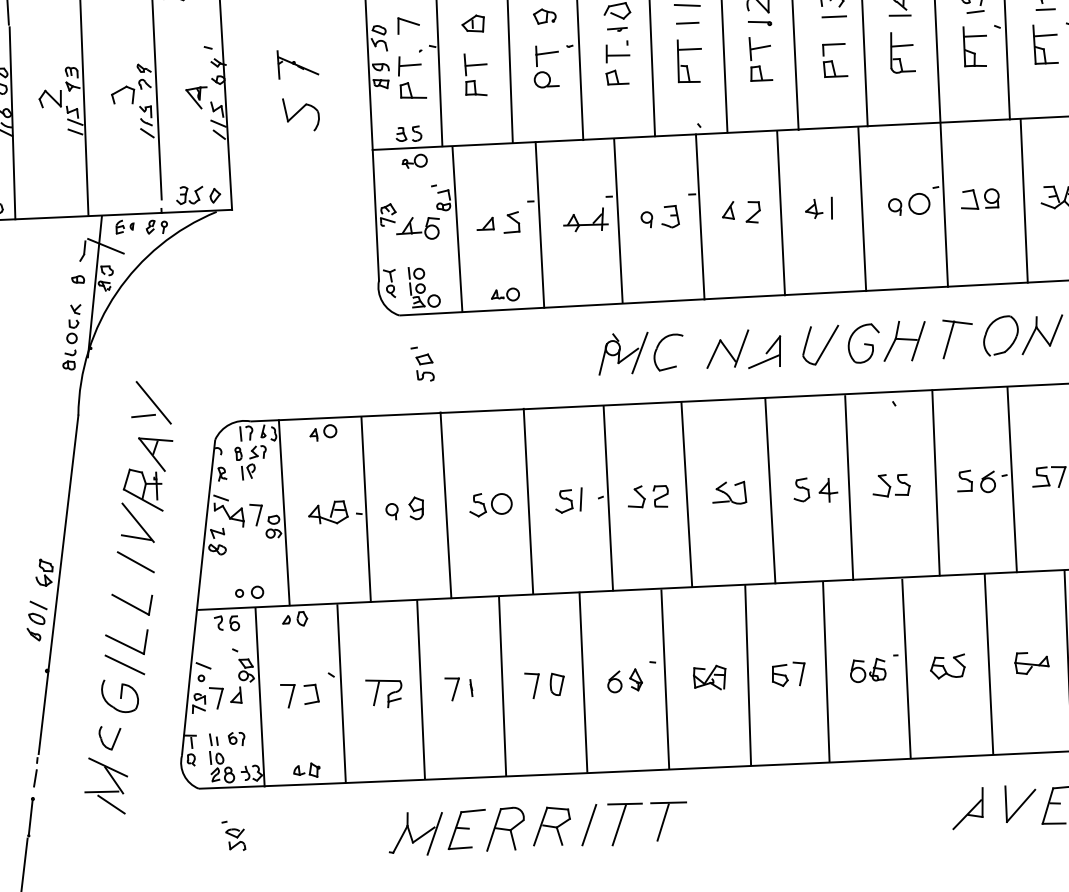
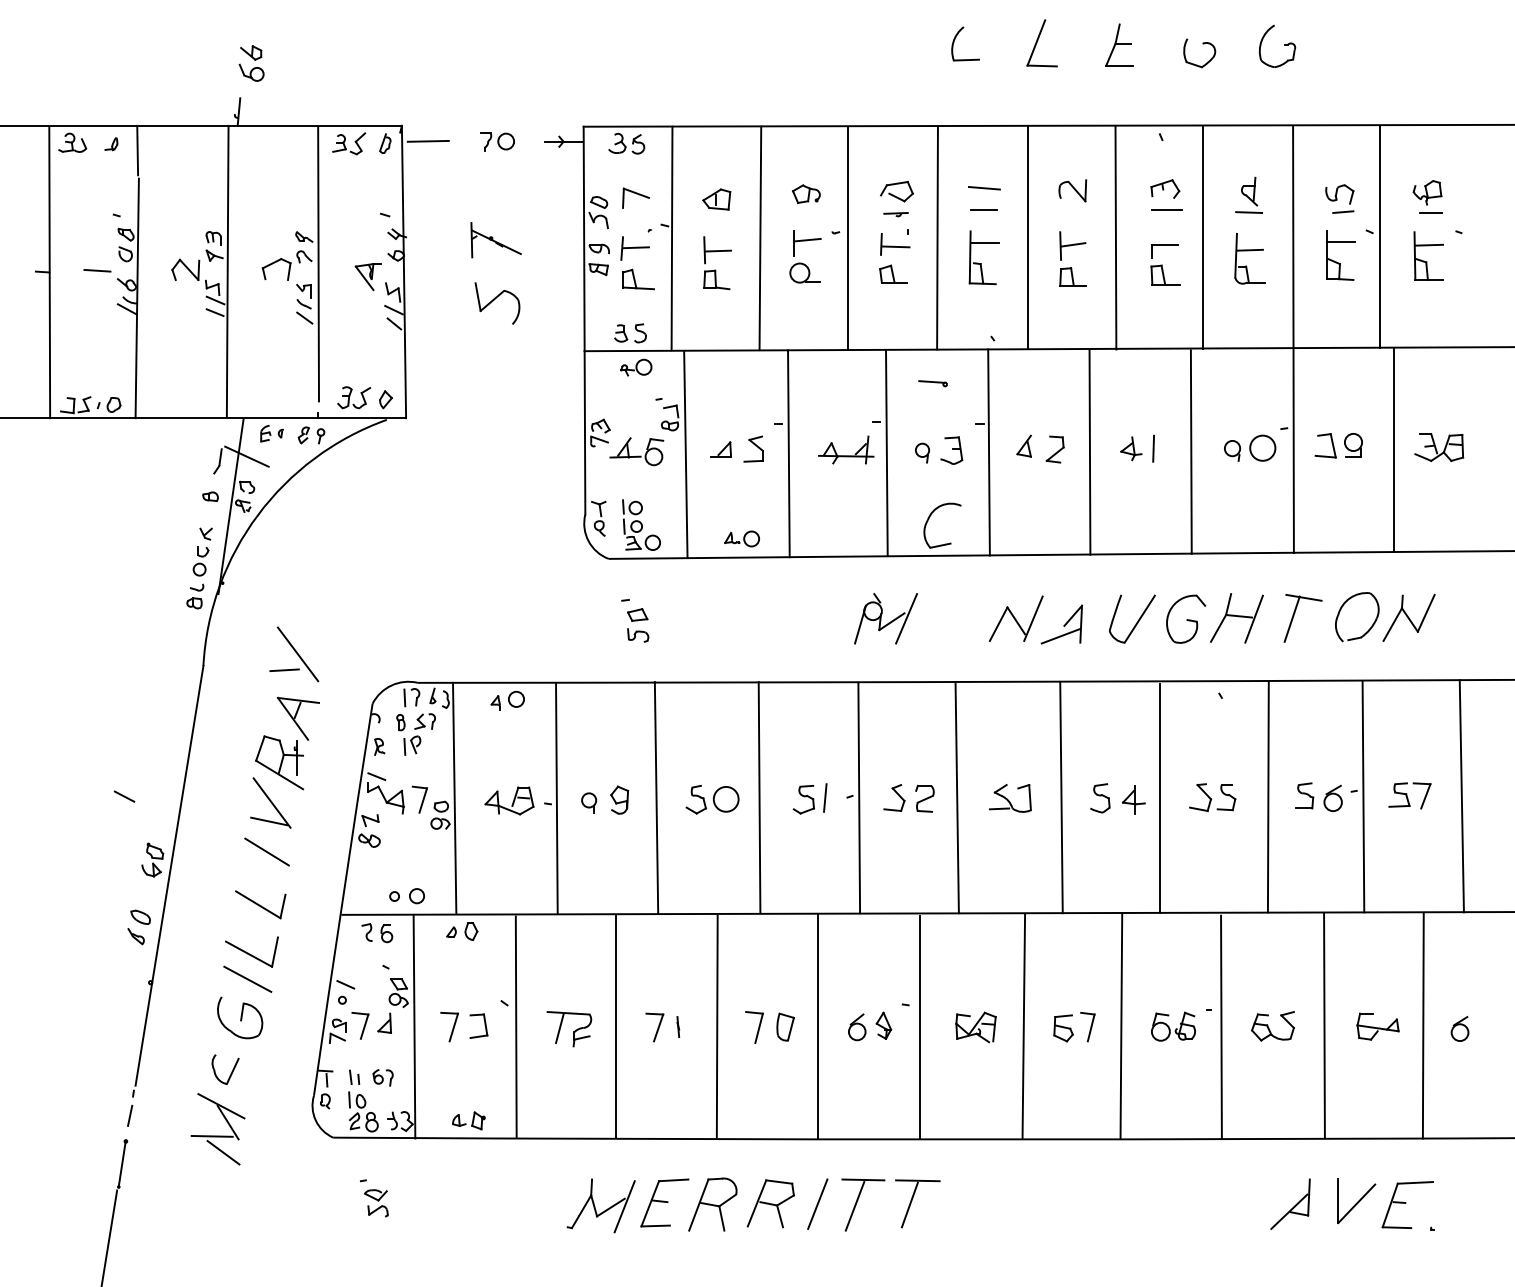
part: (759, 23) -> (932, 383), moved
part: (658, 348) -> (929, 519), moved
line: (38, 605) -> (124, 796), moved

